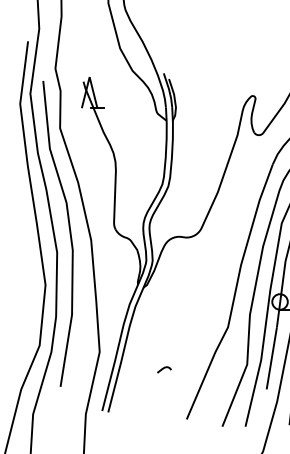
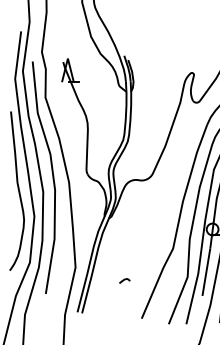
curve: (24, 251) -> (18, 191), added

